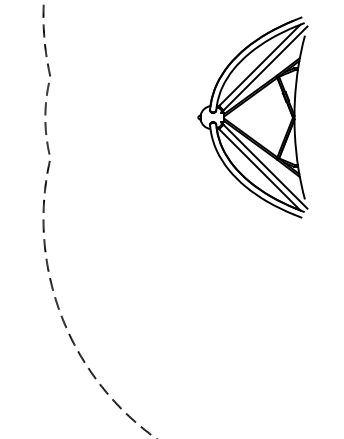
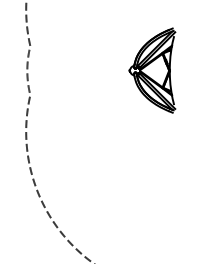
part: (253, 117) -> (152, 70), size x0.7

